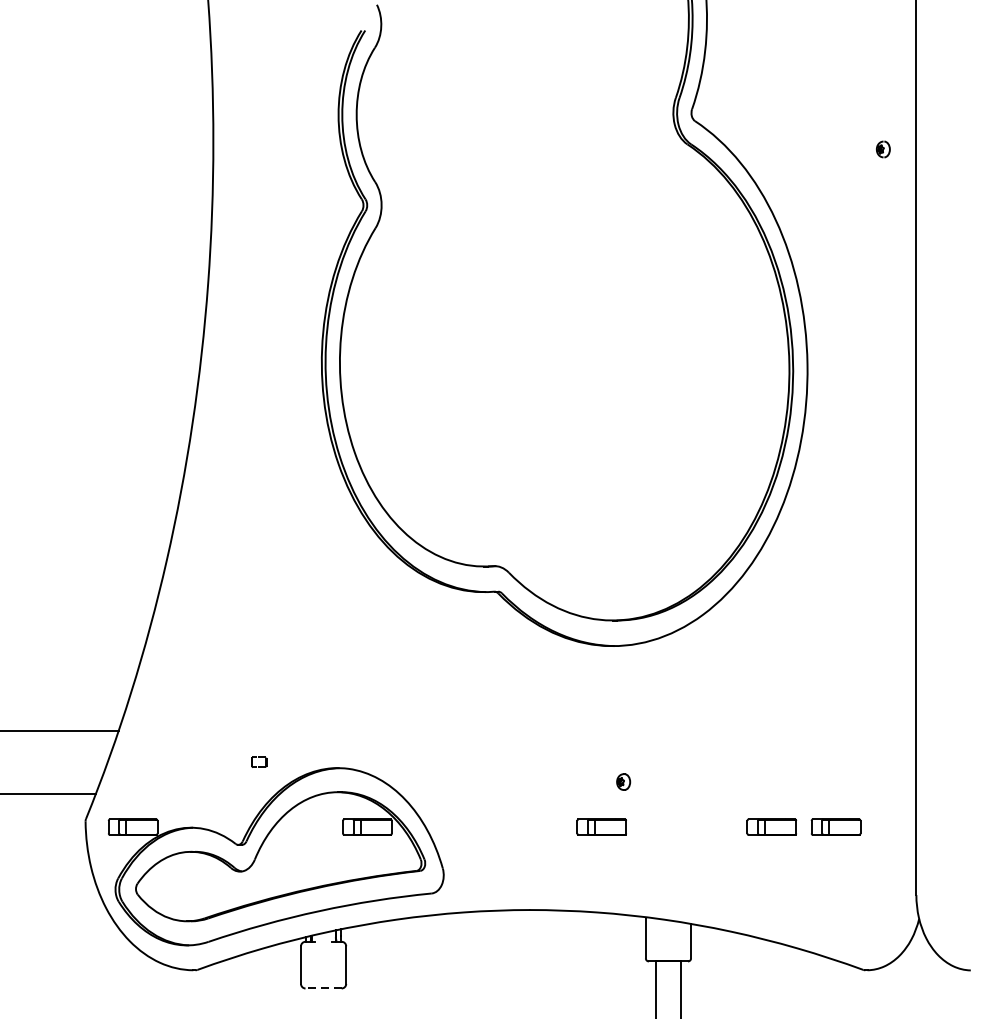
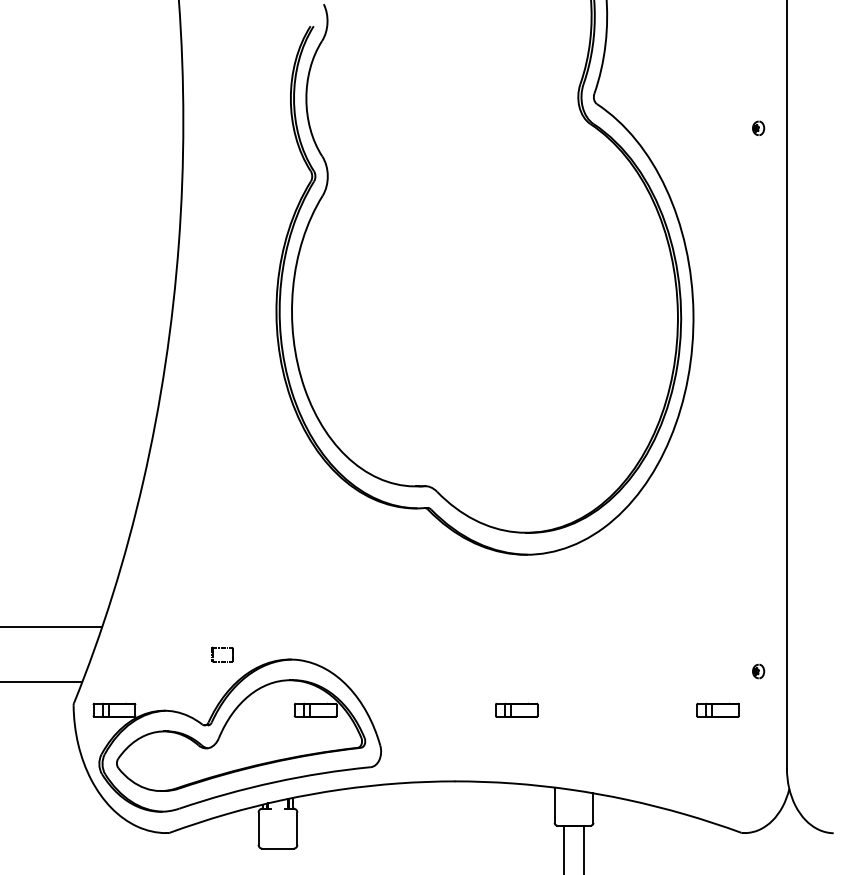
part: (258, 762) -> (222, 654), size x1.67
part: (623, 782) -> (758, 671), moved
part: (771, 826) -> (662, 709), removed
line: (323, 988) -> (277, 848), dashed -> solid

